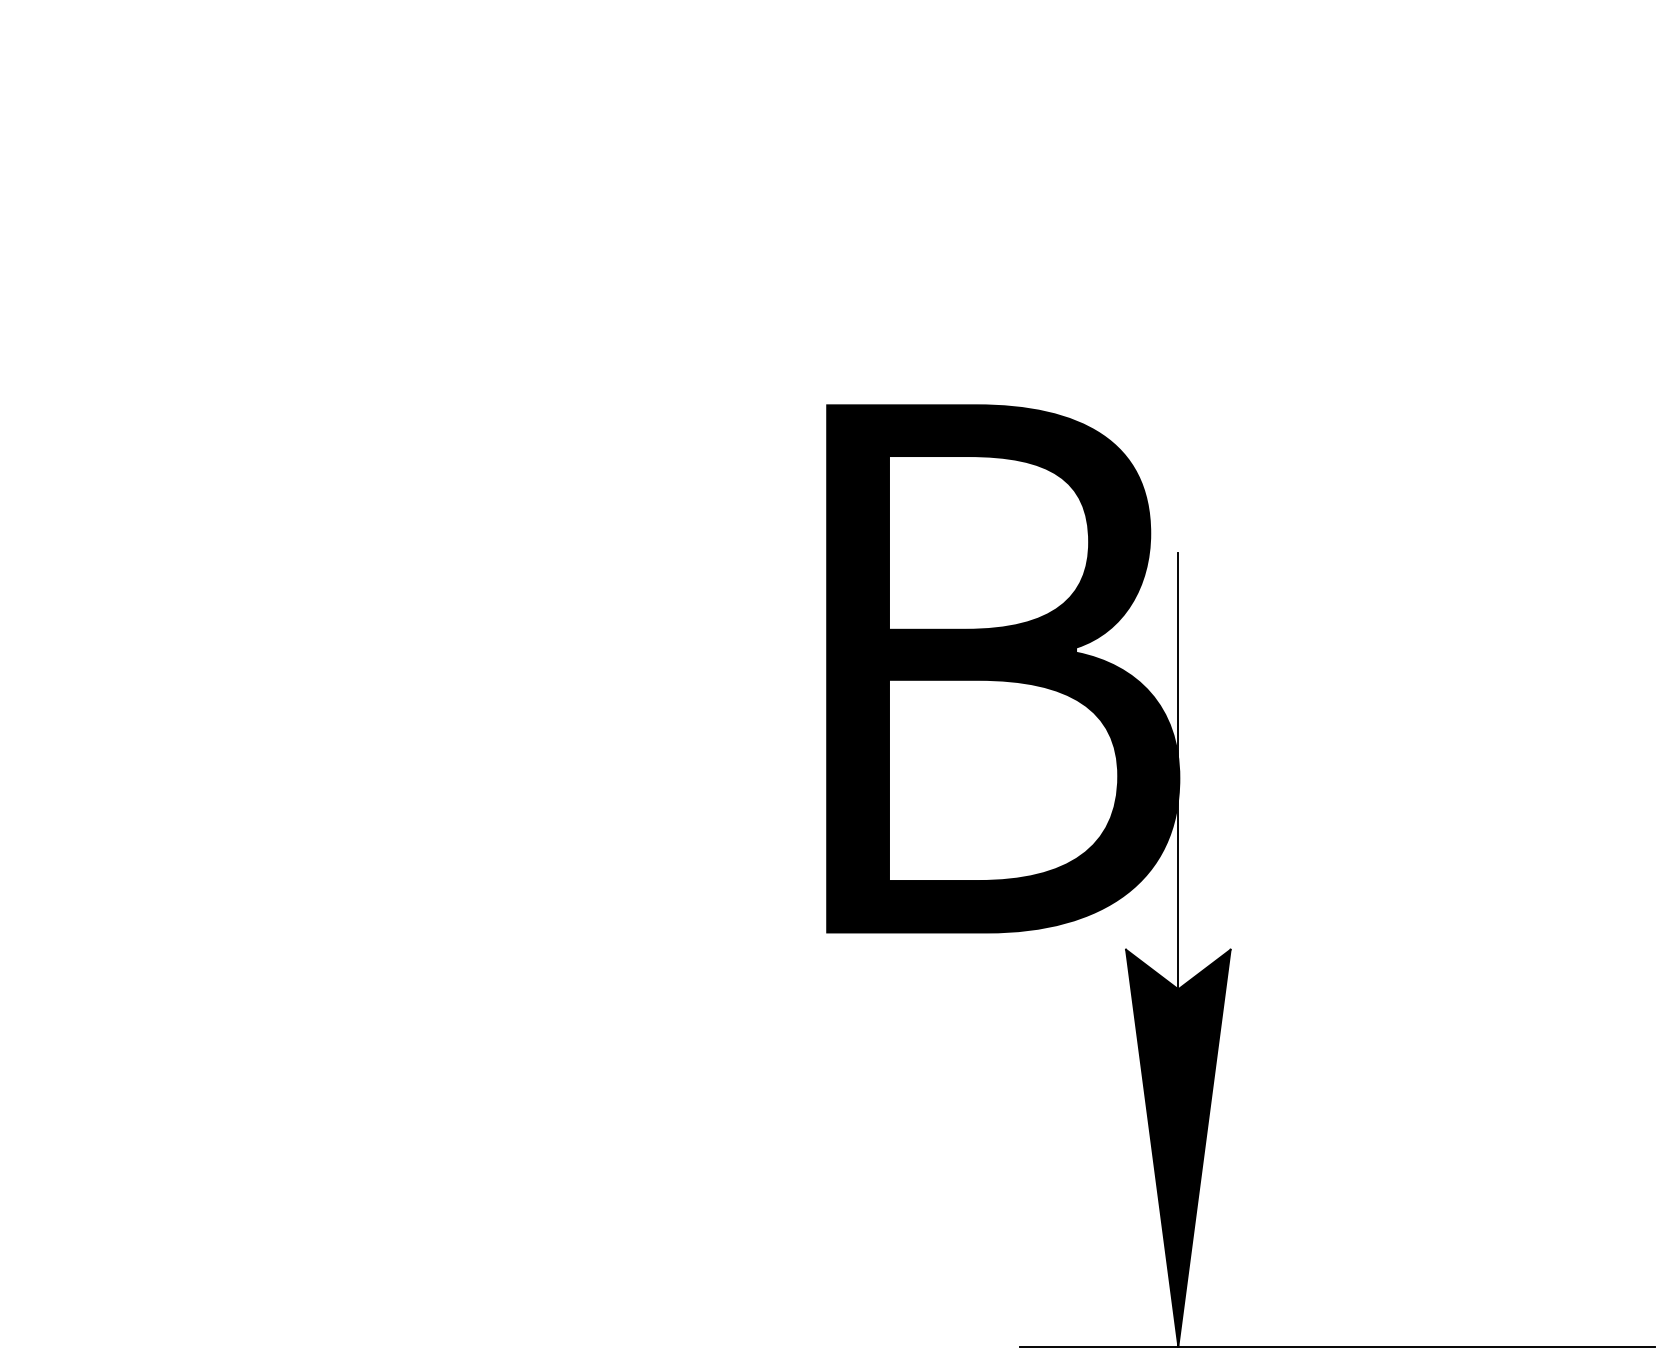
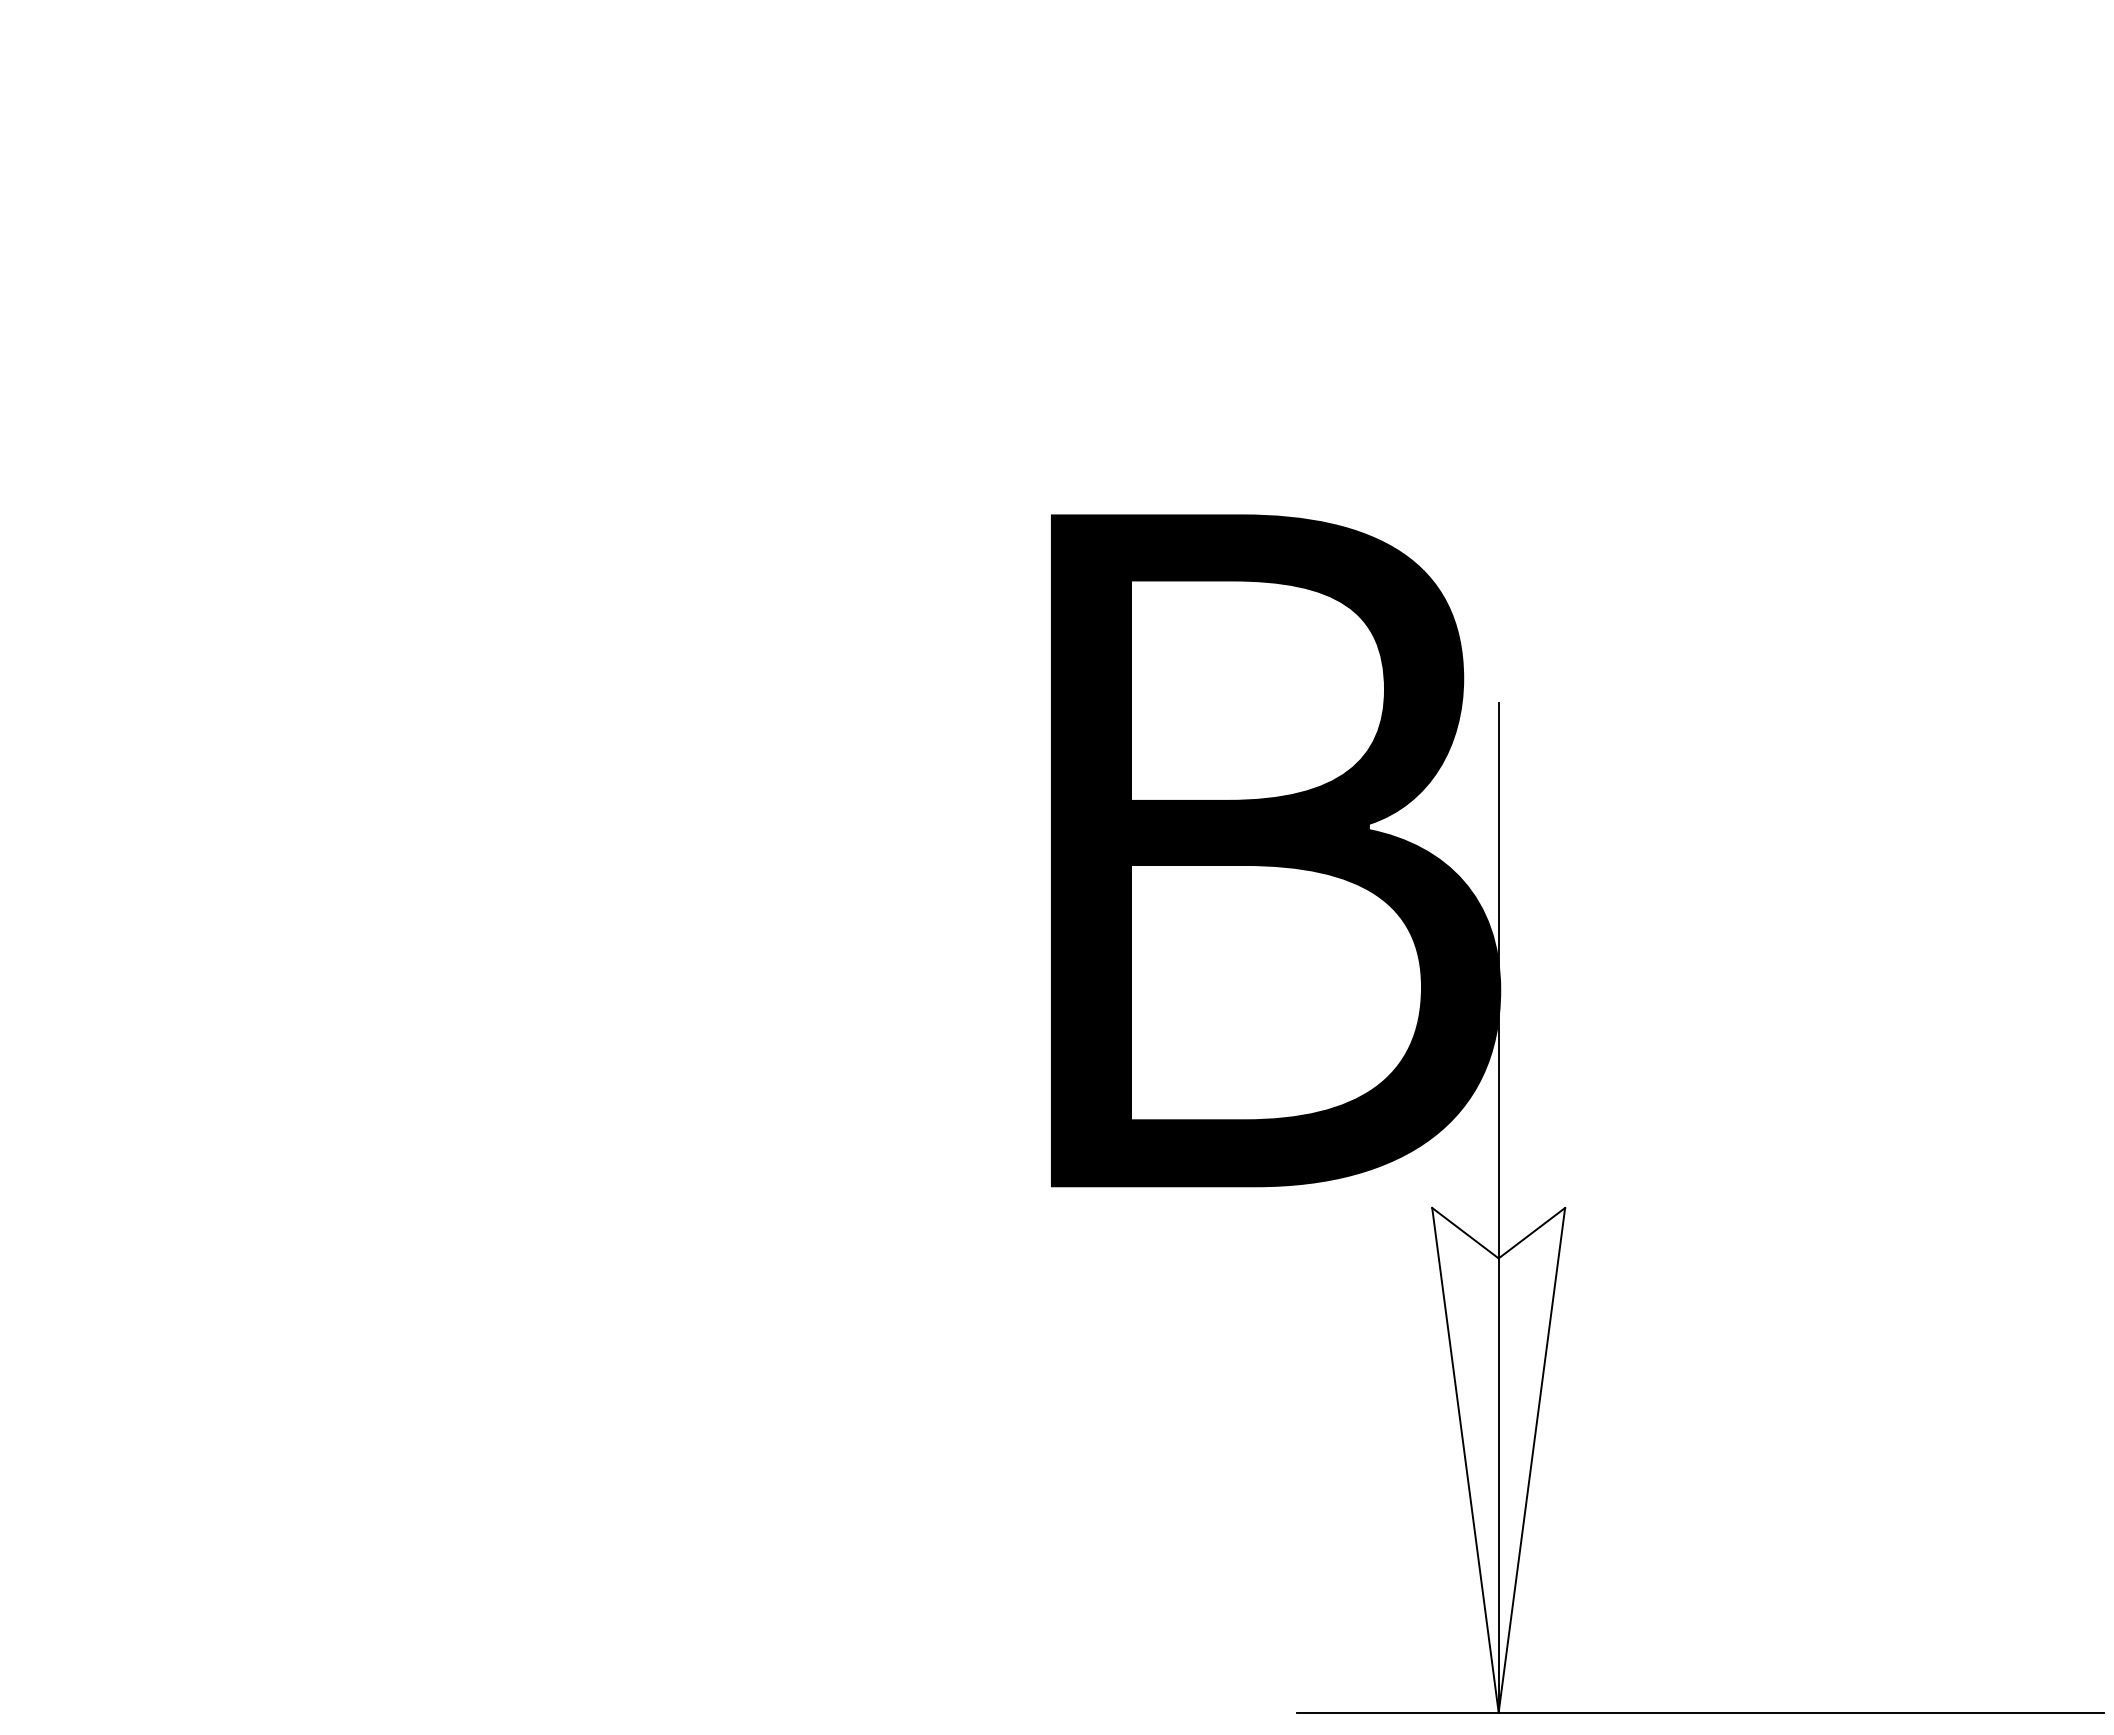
fill: (1178, 1147) -> (1498, 1459), removed

